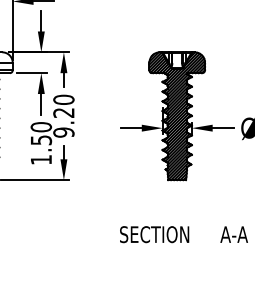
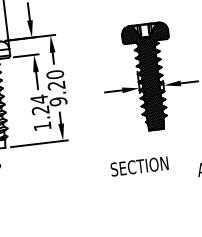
text: (41, 133) -> (40, 104), 1.50 -> 1.24
text: (154, 234) -> (139, 166), moved

